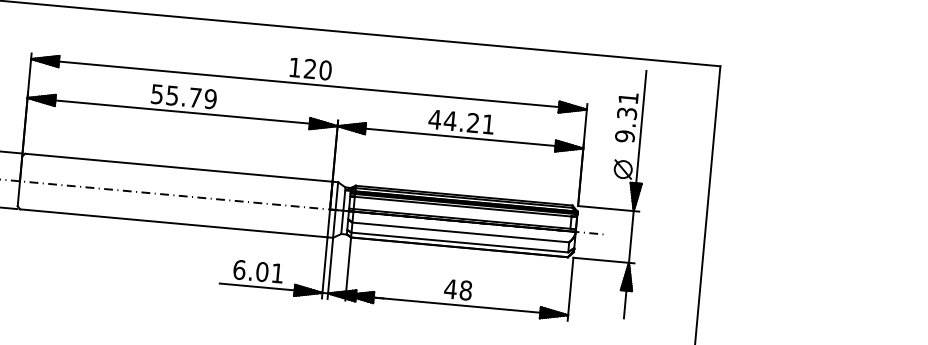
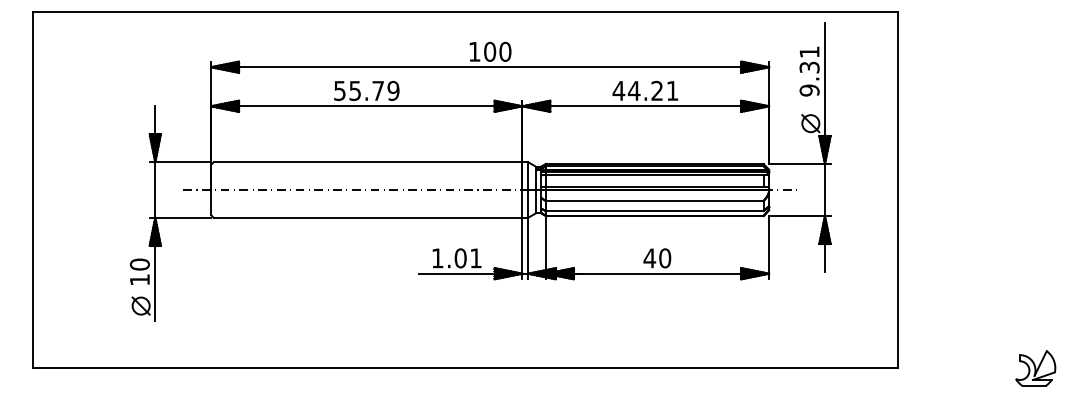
text: (310, 68) -> (490, 51), 120 -> 100
text: (239, 270) -> (437, 258), 6.01 -> 1.01
text: (466, 290) -> (665, 258), 48 -> 40

